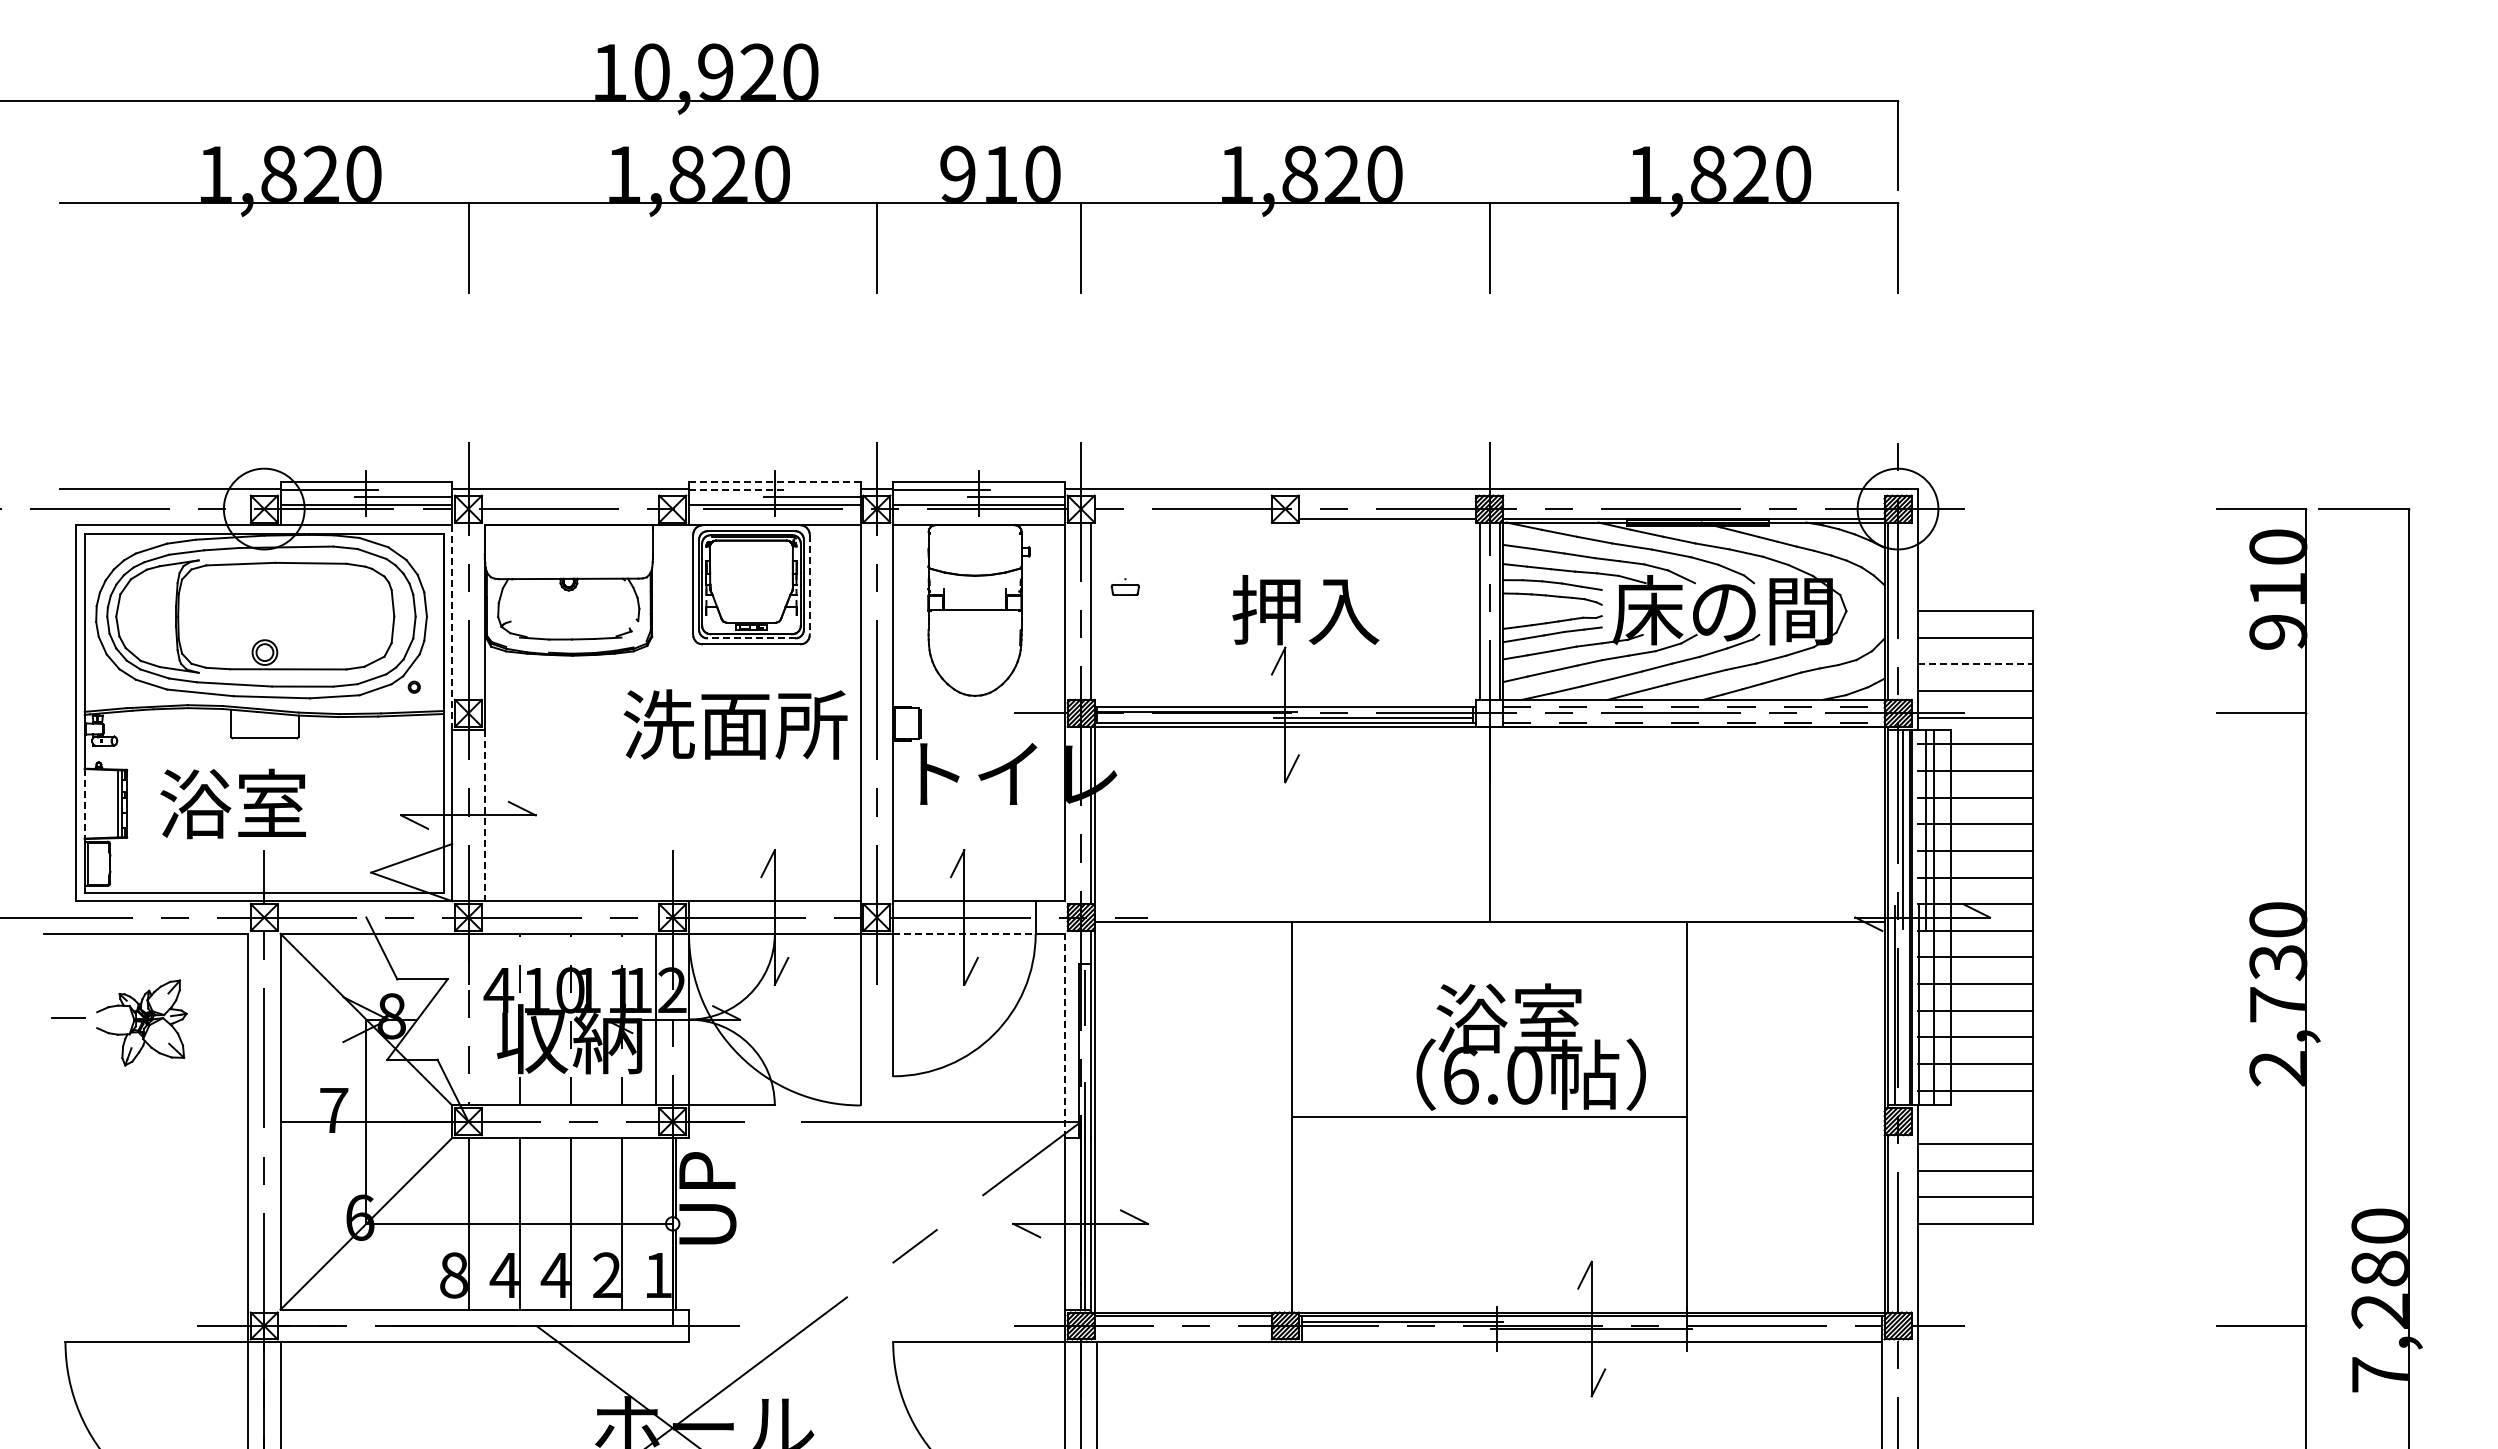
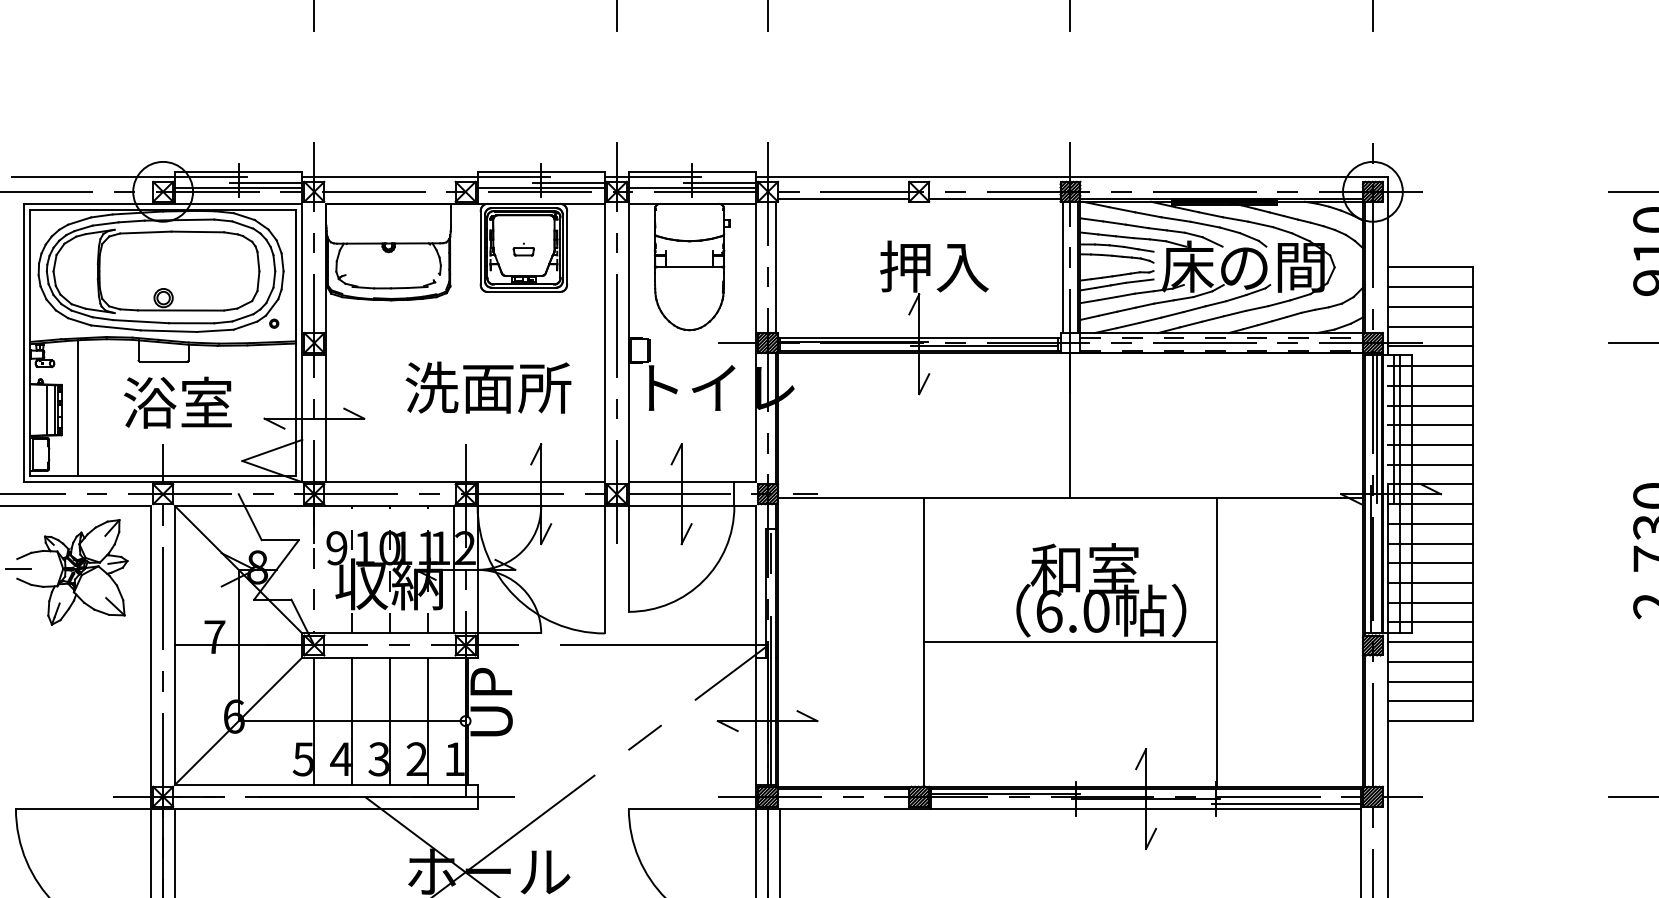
line: (774, 482) -> (540, 172), dashed -> solid
line: (737, 489) -> (513, 177), dashed -> solid
line: (1182, 519) -> (843, 199), added
line: (809, 584) -> (566, 247), dashed -> solid
part: (1124, 586) -> (523, 249), moved
line: (452, 626) -> (302, 278), dashed -> solid
line: (750, 638) -> (523, 287), dashed -> solid
line: (1975, 664) -> (1430, 306), dashed -> solid
text: (735, 724) -> (488, 387), moved
line: (148, 800) -> (77, 407), added
line: (84, 803) -> (30, 409), dashed -> solid
line: (107, 803) -> (47, 409), added
text: (232, 803) -> (177, 402), moved
line: (484, 815) -> (326, 418), dashed -> solid
line: (964, 933) -> (681, 506), dashed -> solid
text: (498, 990) -> (336, 548), 4 -> 9
text: (1471, 1018) -> (1057, 569), 浴室 -> 和室
part: (141, 1022) -> (72, 572), size x1.67
line: (1064, 1035) -> (755, 581), dashed -> solid
line: (1975, 1117) -> (1430, 642), added
text: (453, 1275) -> (303, 759), 8 -> 5
text: (554, 1275) -> (378, 759), 4 -> 3
line: (1780, 1335) -> (1285, 803), added

